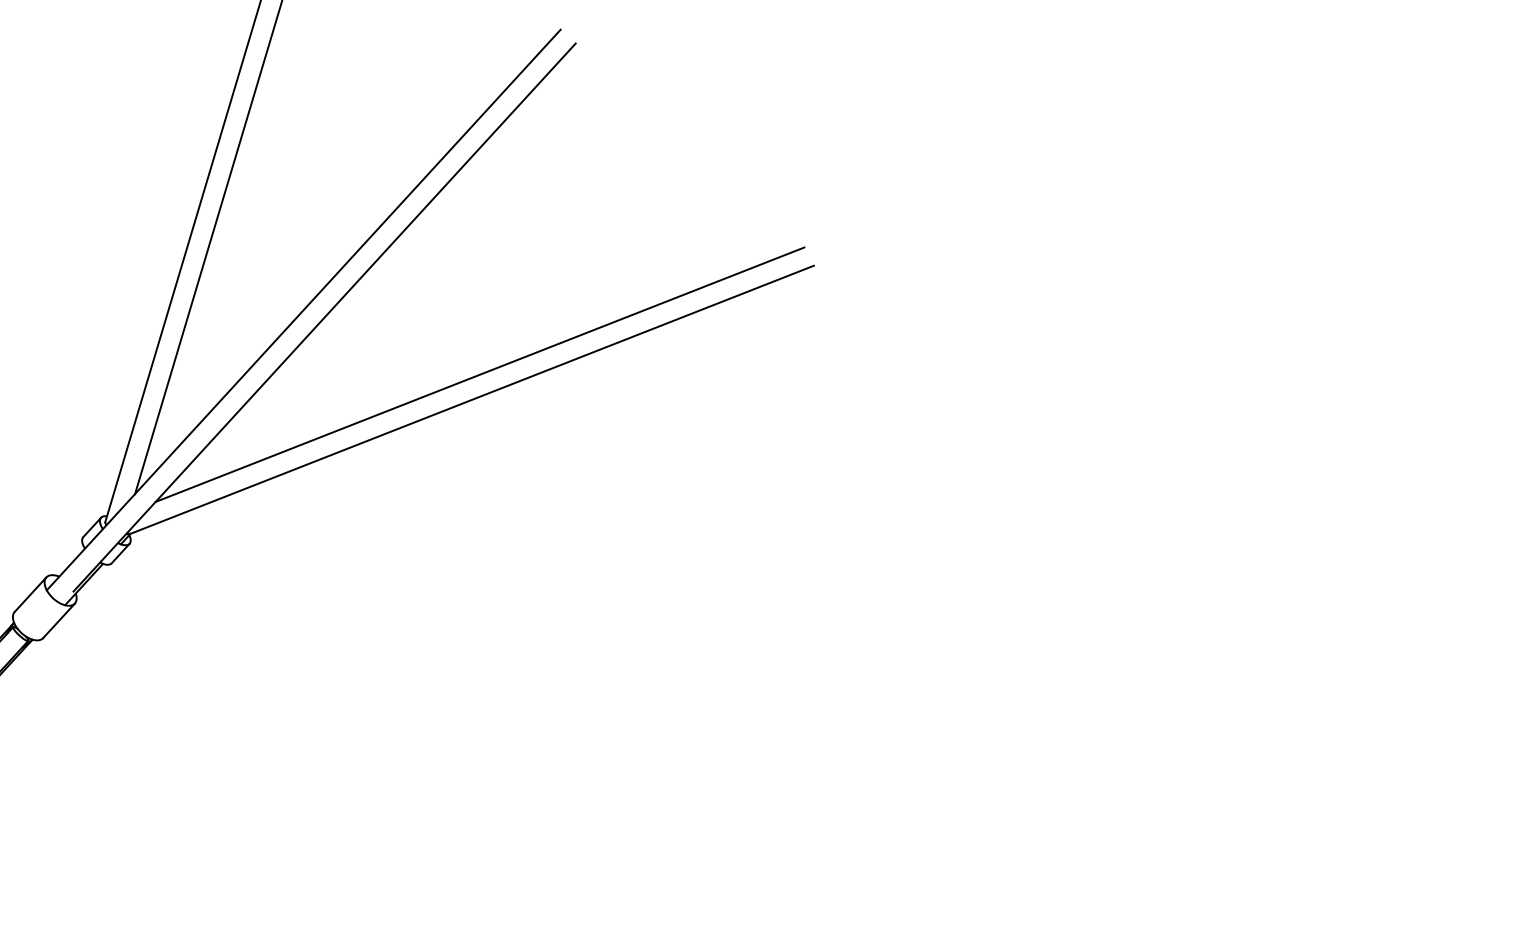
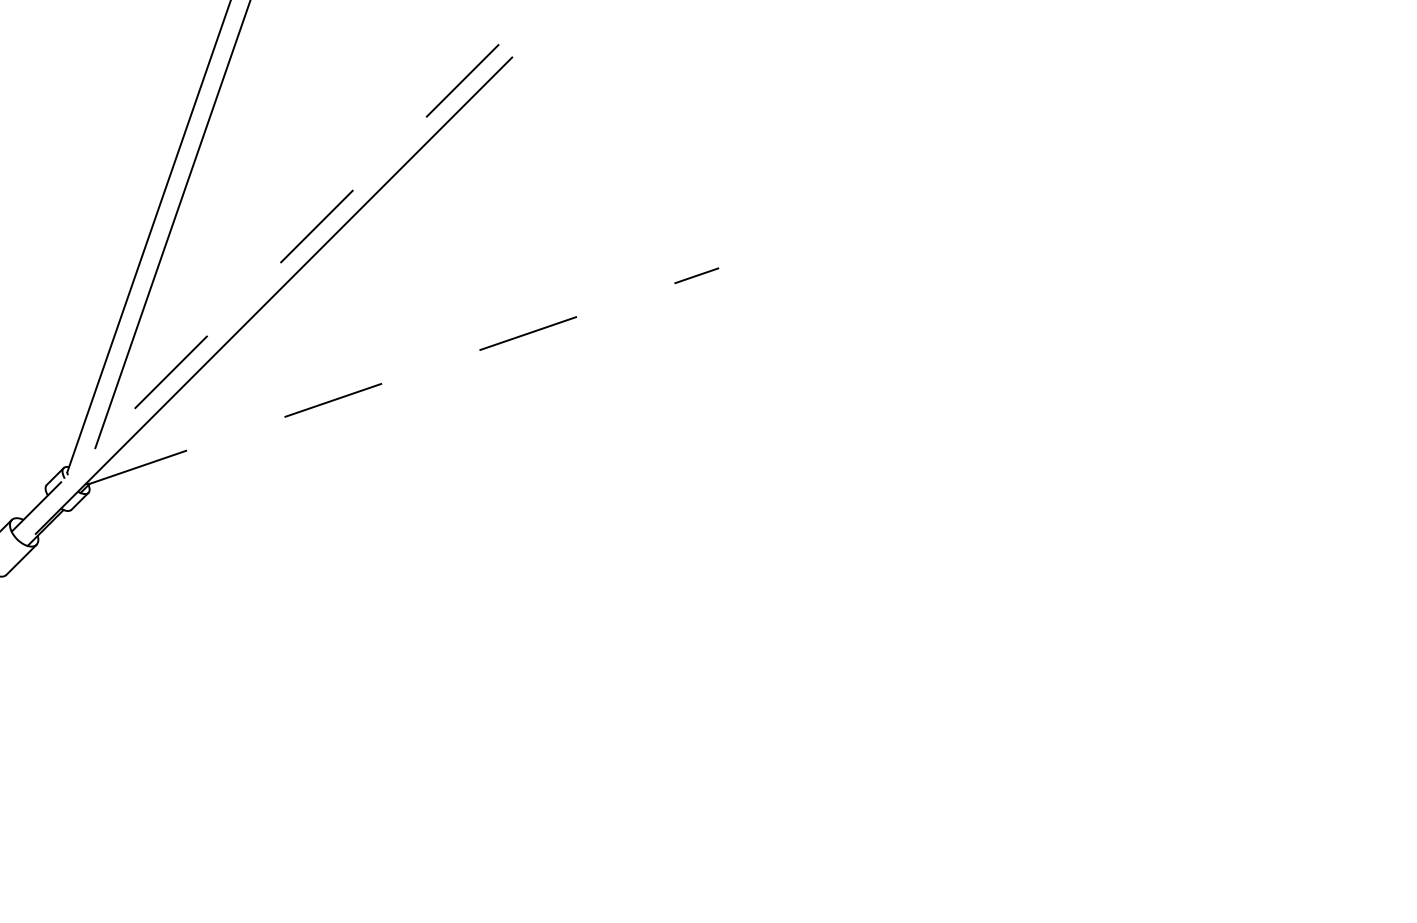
line: (303, 310) -> (255, 288), solid -> dashed
line: (480, 374) -> (412, 353), removed
line: (472, 400) -> (404, 376), solid -> dashed

